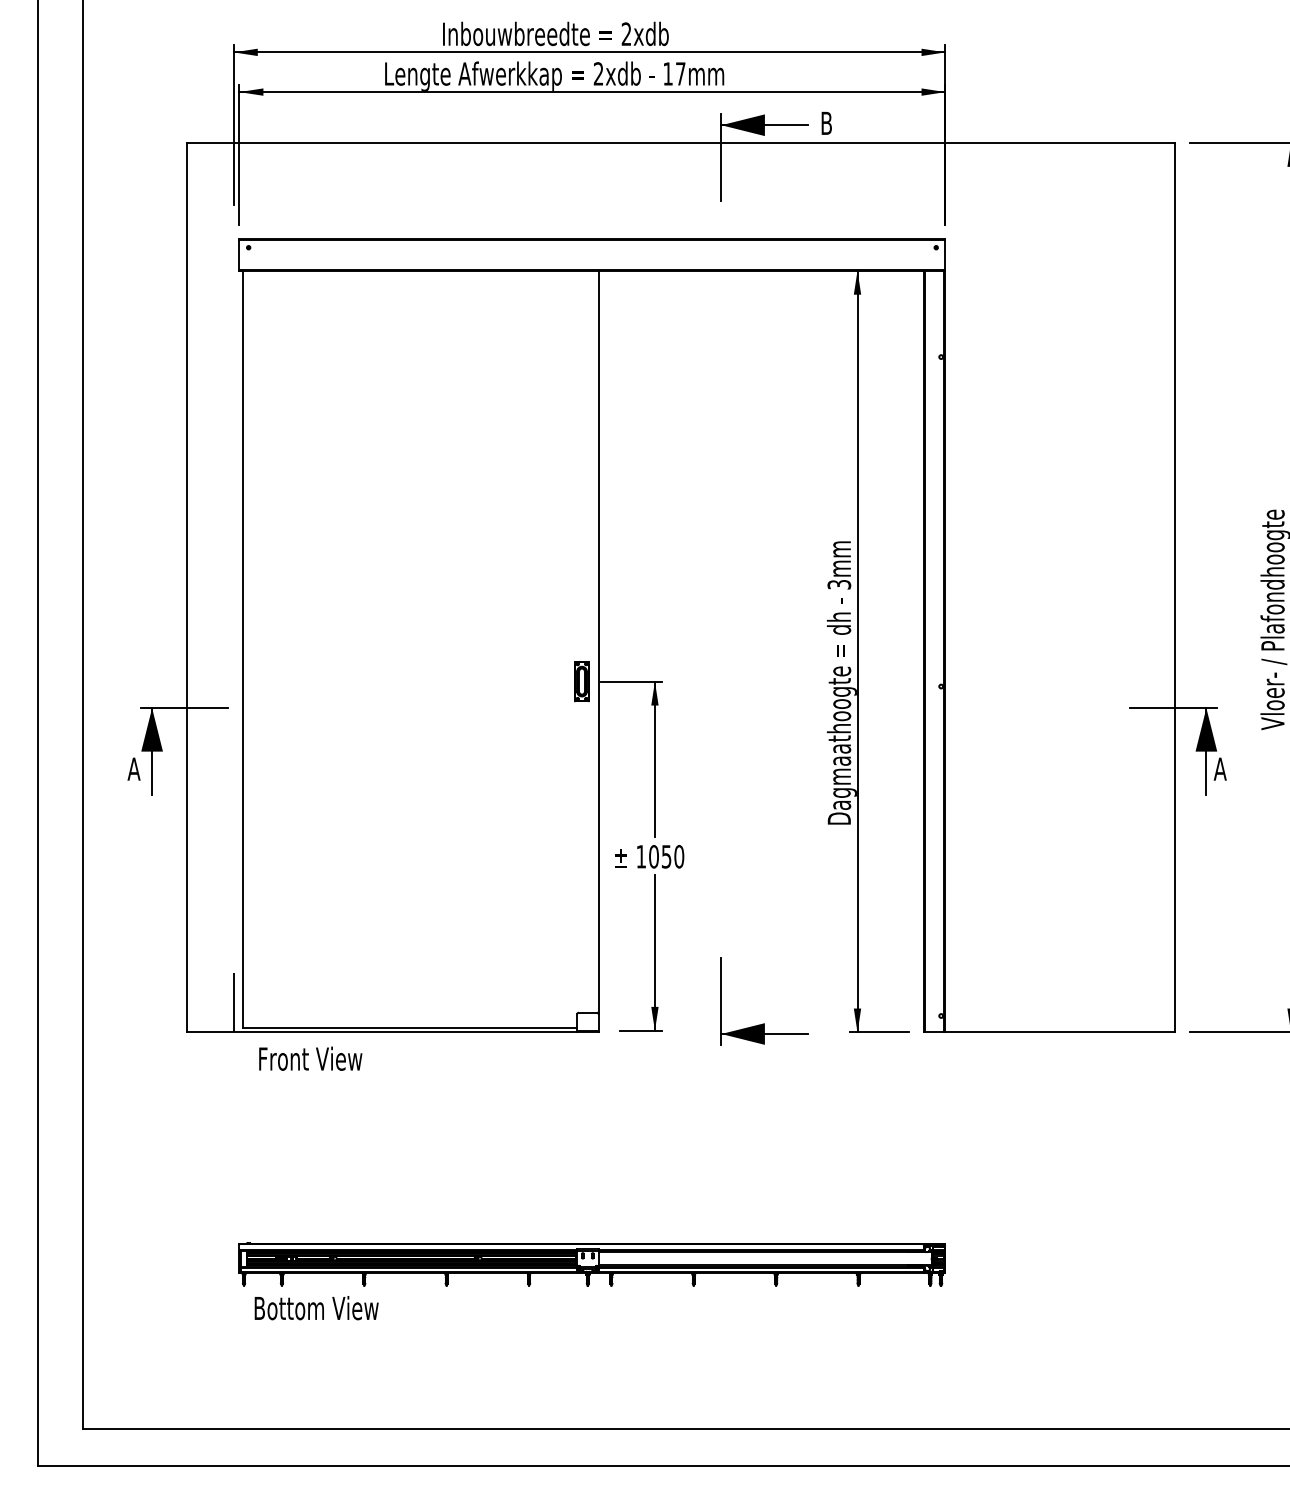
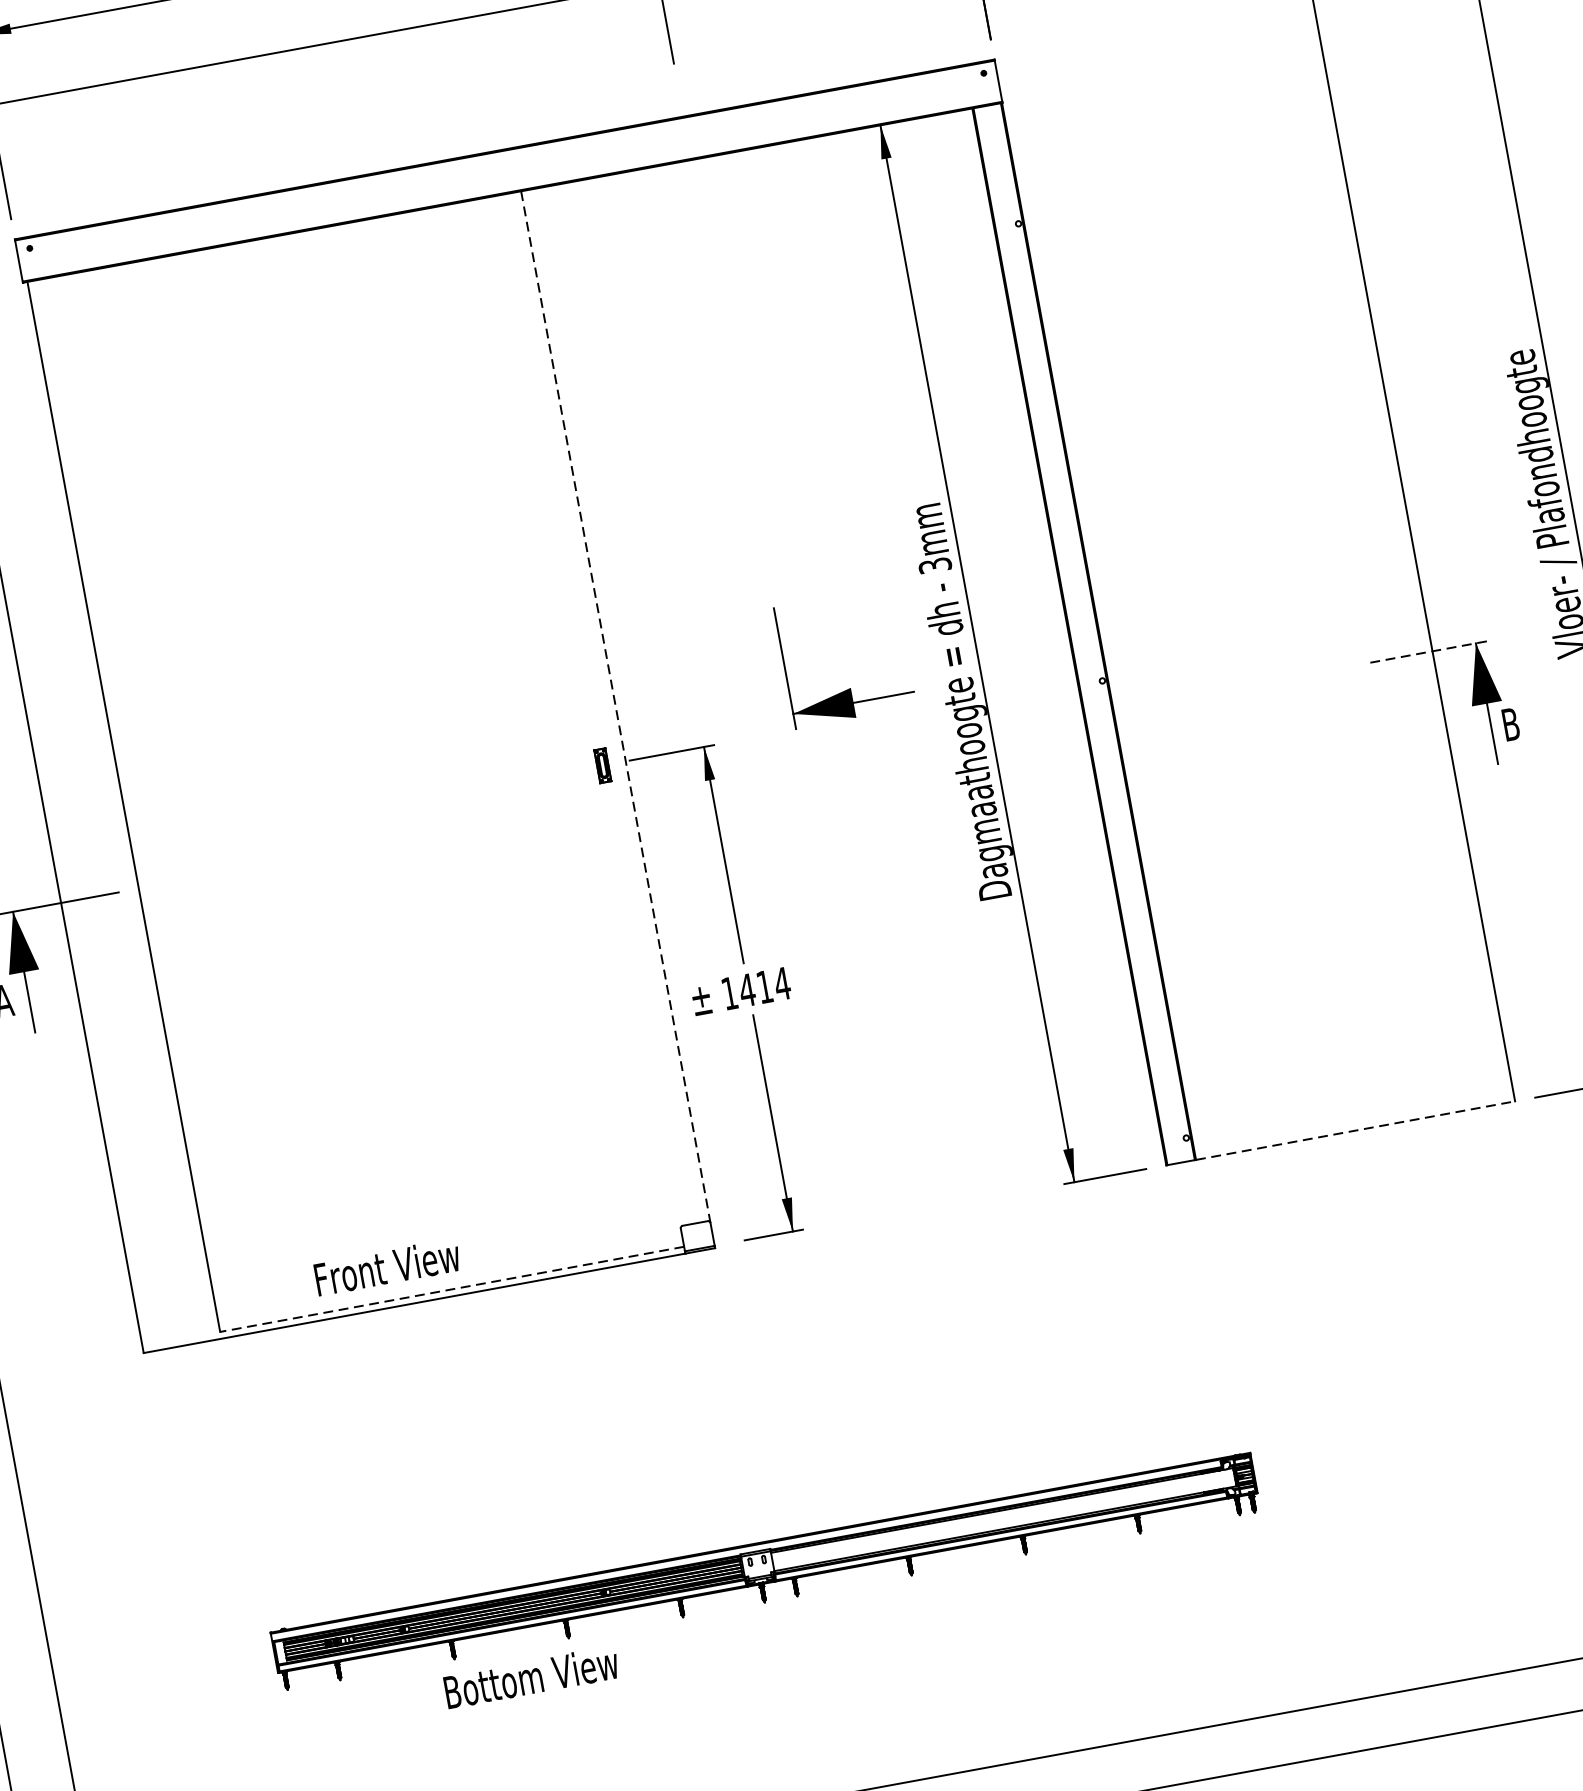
line: (598, 642) -> (615, 707), solid -> dashed
part: (581, 681) -> (602, 765), size x0.6
line: (1174, 708) -> (1431, 651), solid -> dashed
text: (1219, 768) -> (1509, 723), A -> B
text: (666, 856) -> (764, 986), 1050 -> 1414
line: (233, 1002) -> (200, 1299), removed
part: (764, 1023) -> (850, 688), moved
line: (409, 1027) -> (451, 1289), solid -> dashed
line: (1060, 1032) -> (1356, 1130), solid -> dashed
text: (310, 1058) -> (387, 1266), moved
text: (316, 1308) -> (531, 1677), moved

